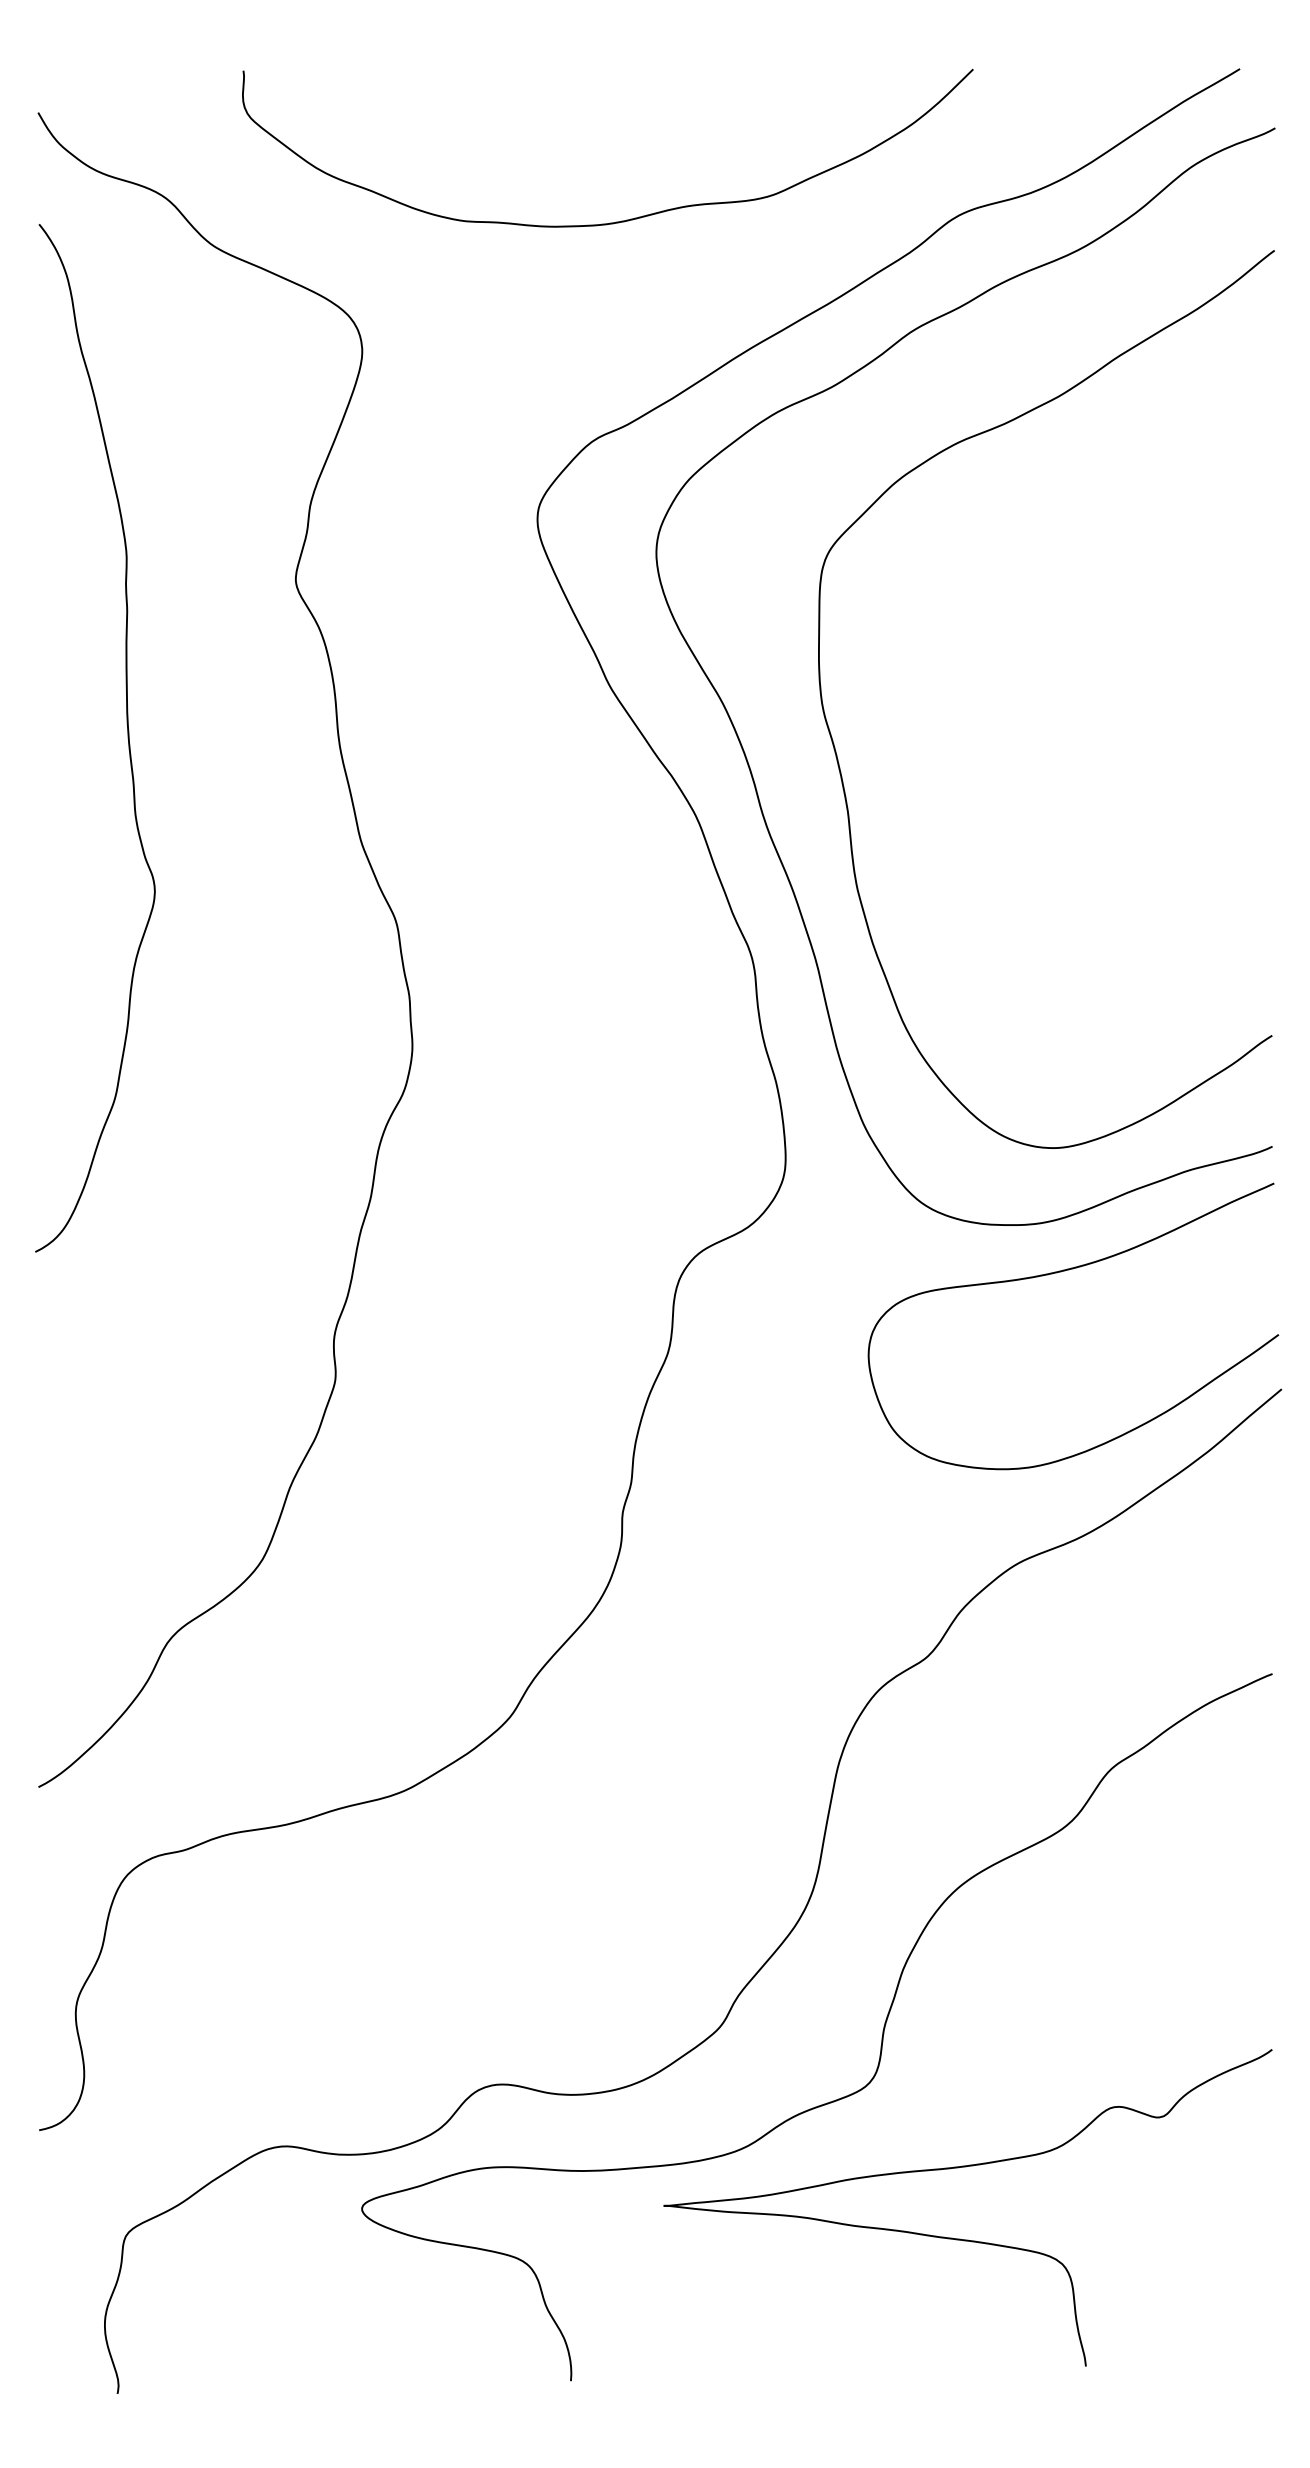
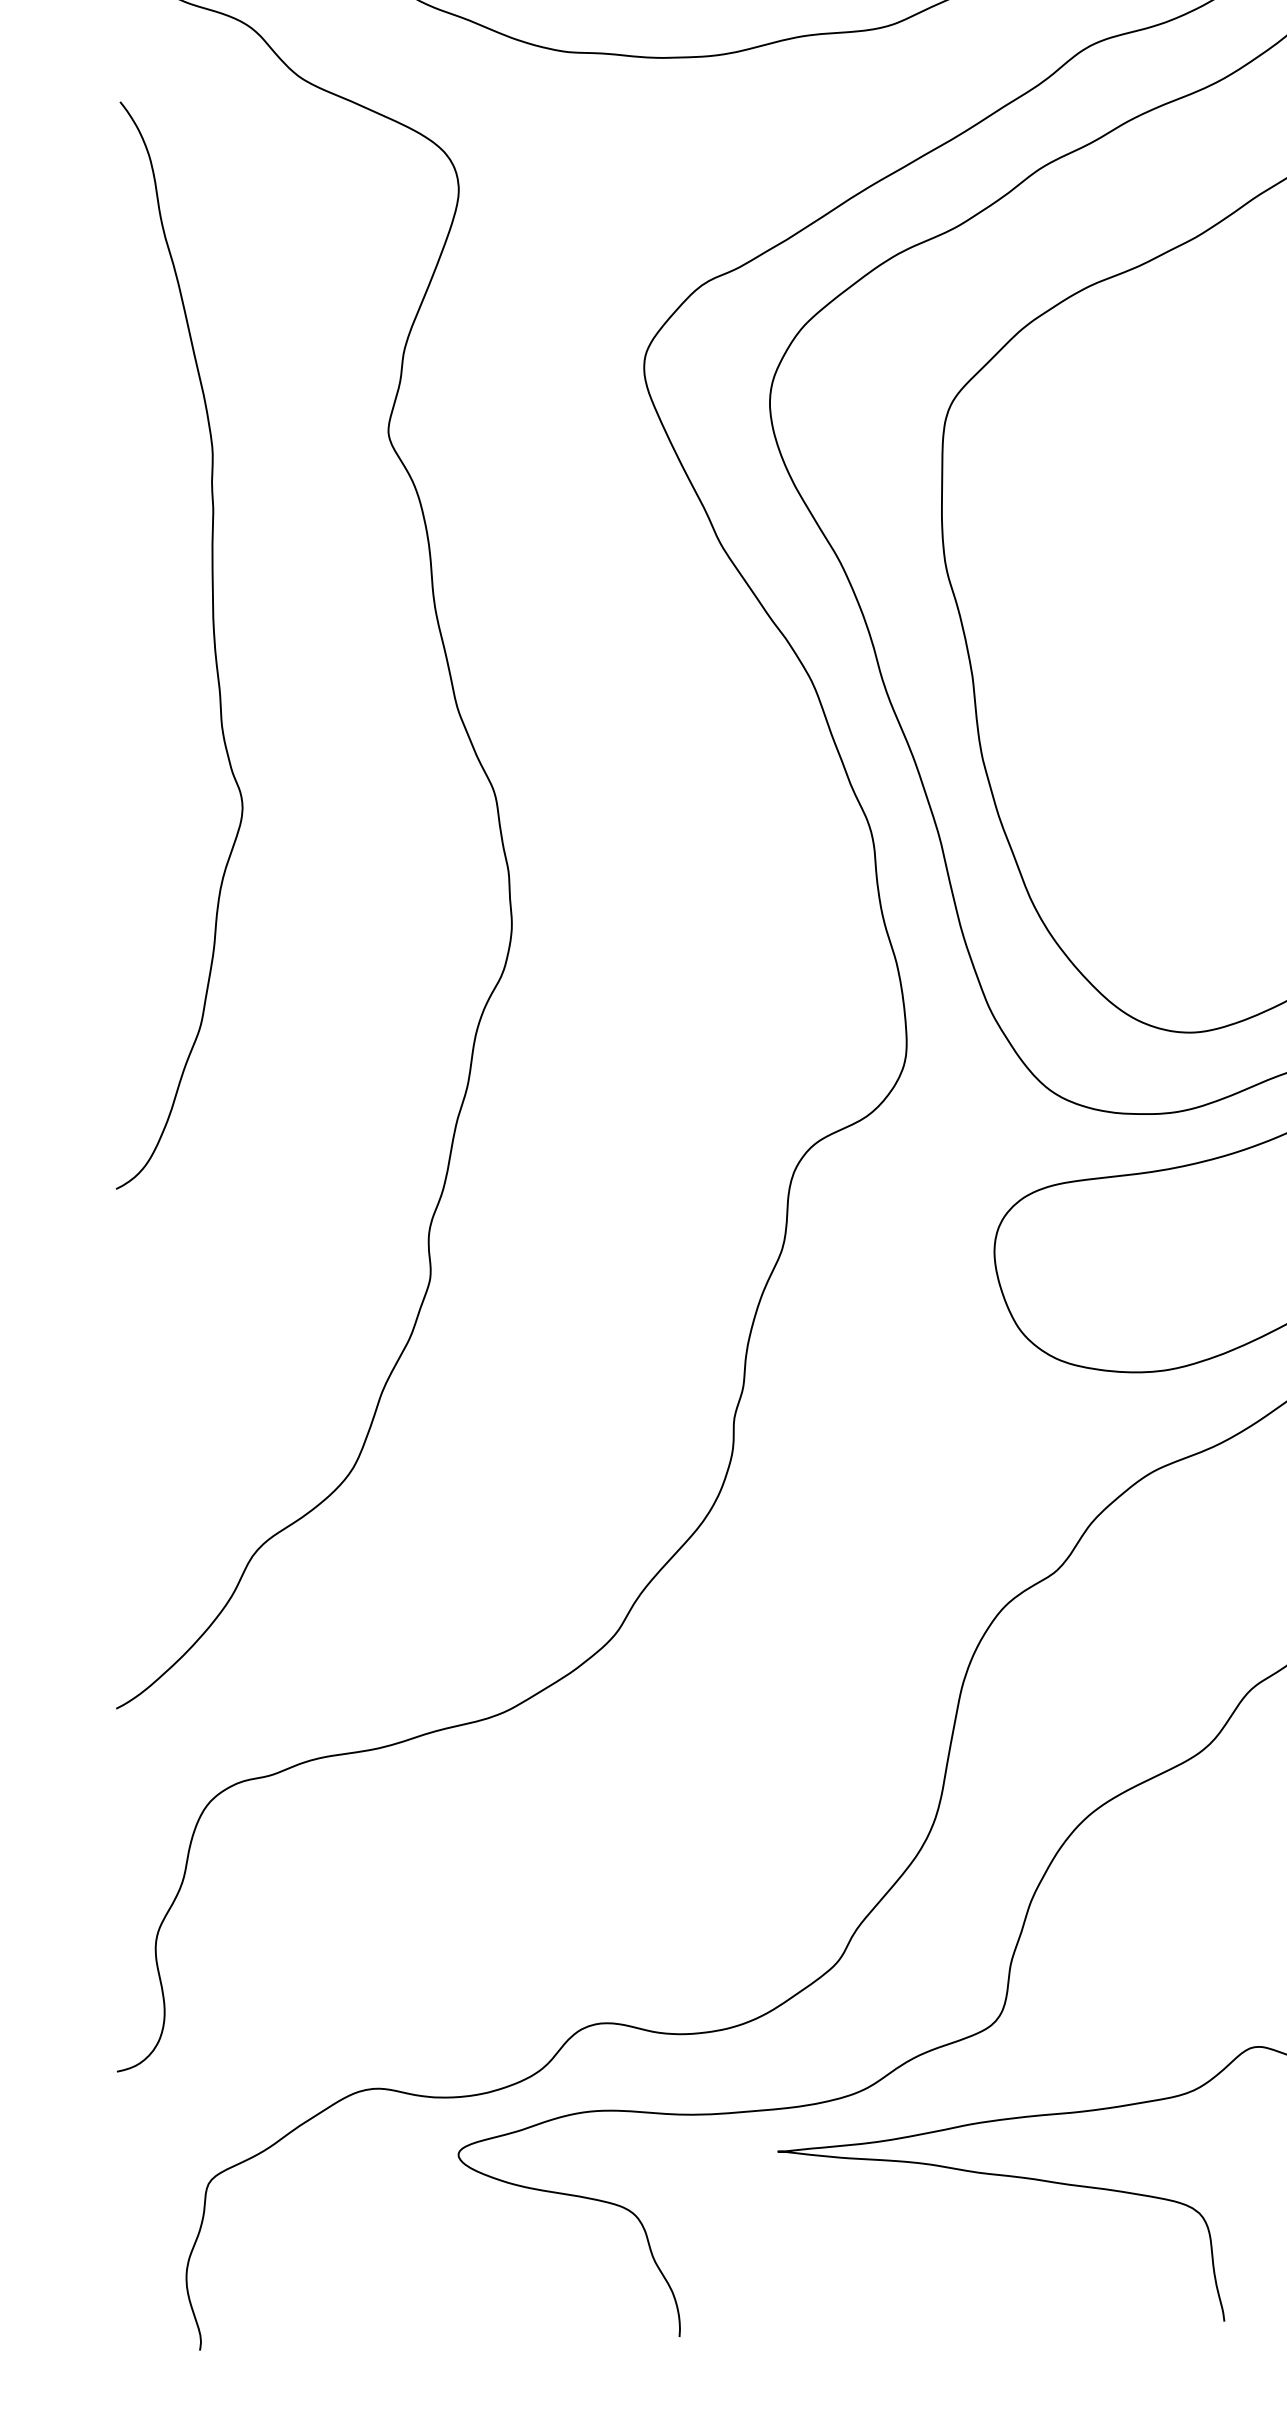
curve: (127, 738) -> (213, 645), moved

